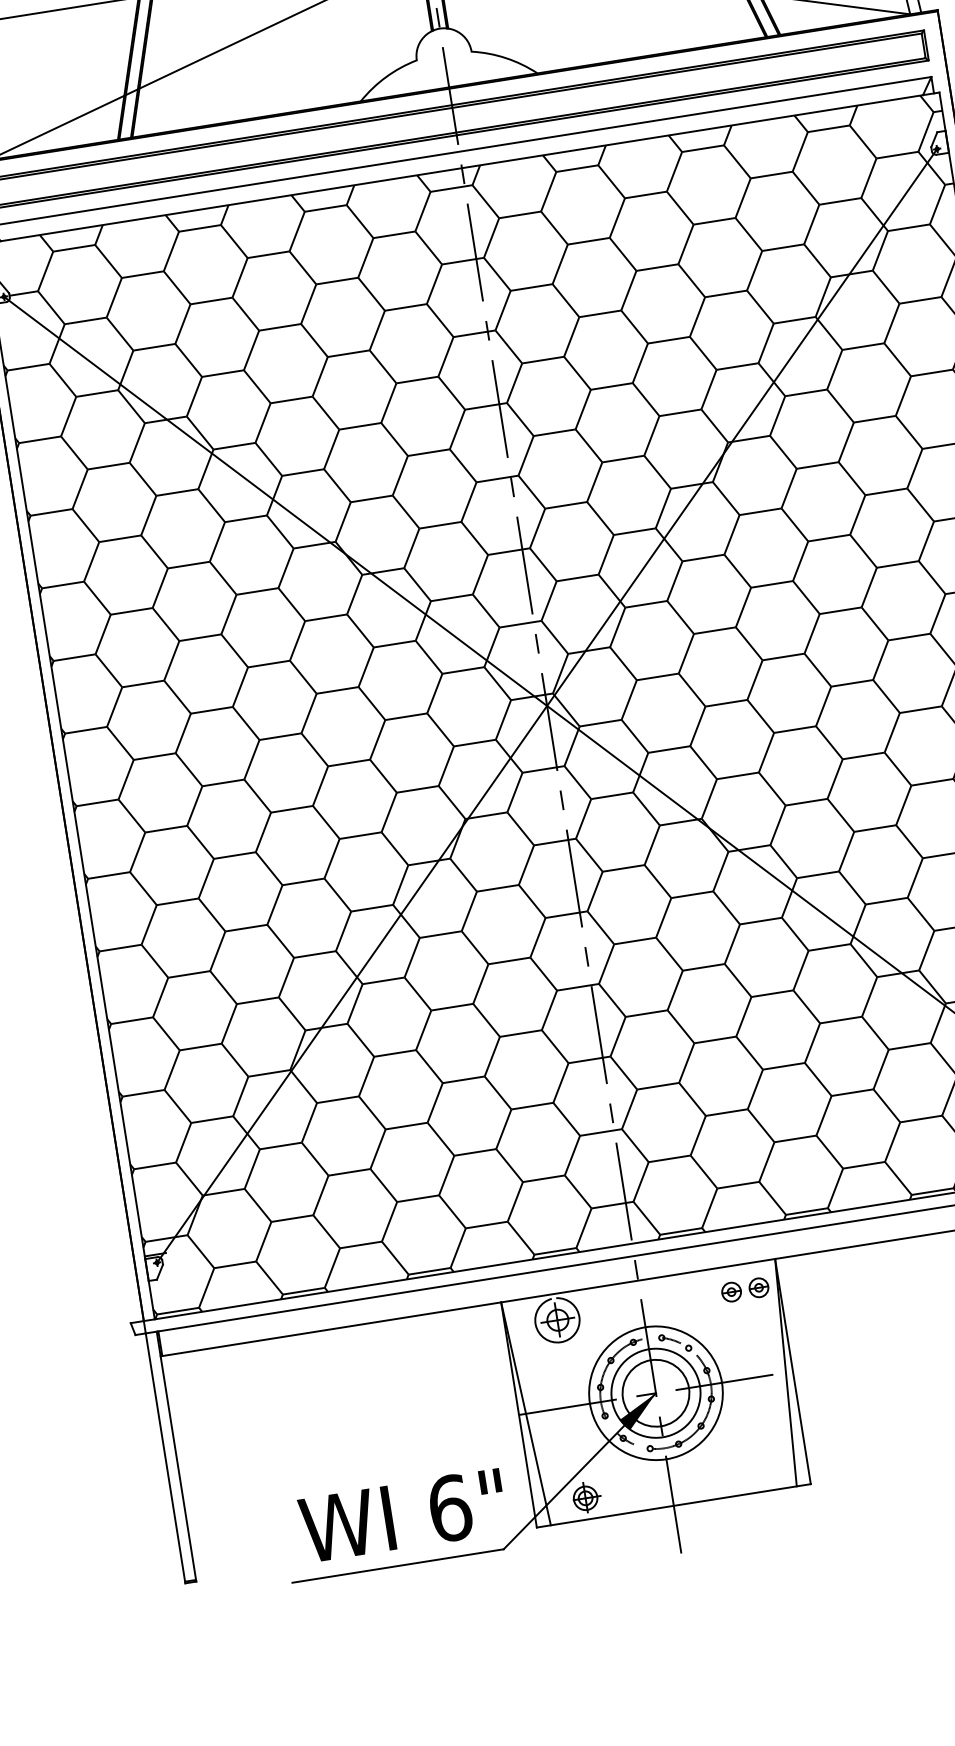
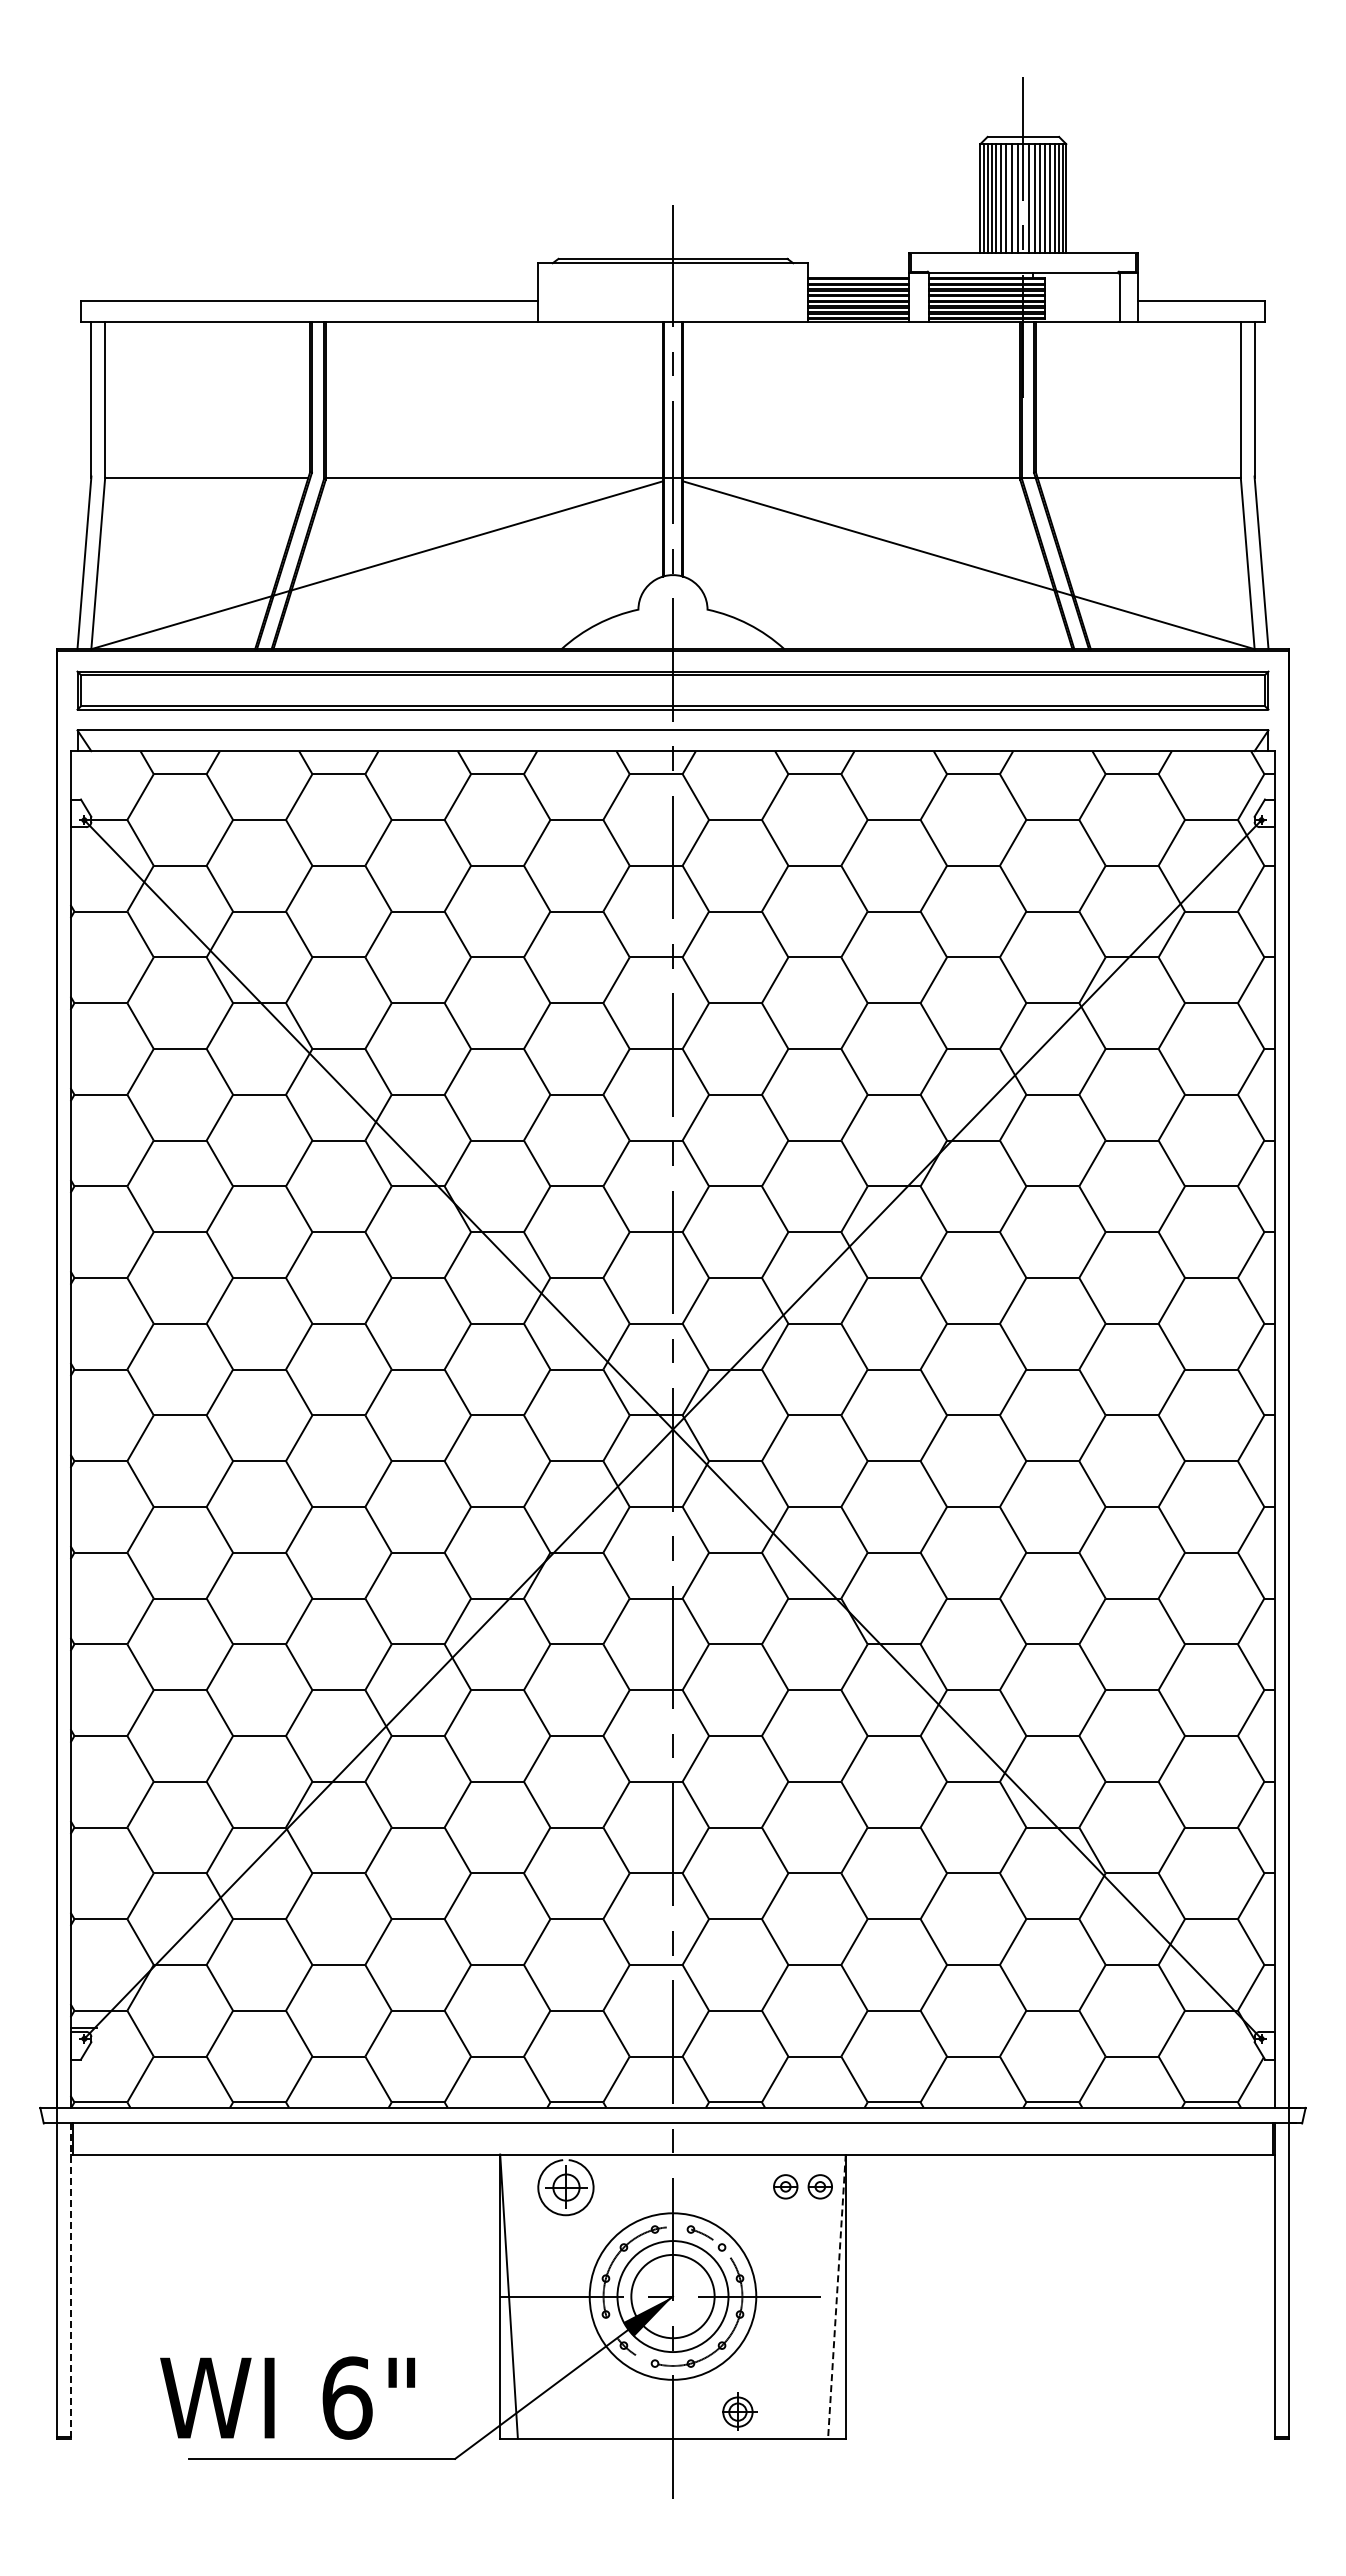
line: (785, 1373) -> (836, 2297), solid -> dashed
line: (176, 1456) -> (70, 2281), solid -> dashed
part: (586, 1497) -> (739, 2411), moved
text: (402, 1515) -> (287, 2397), moved

